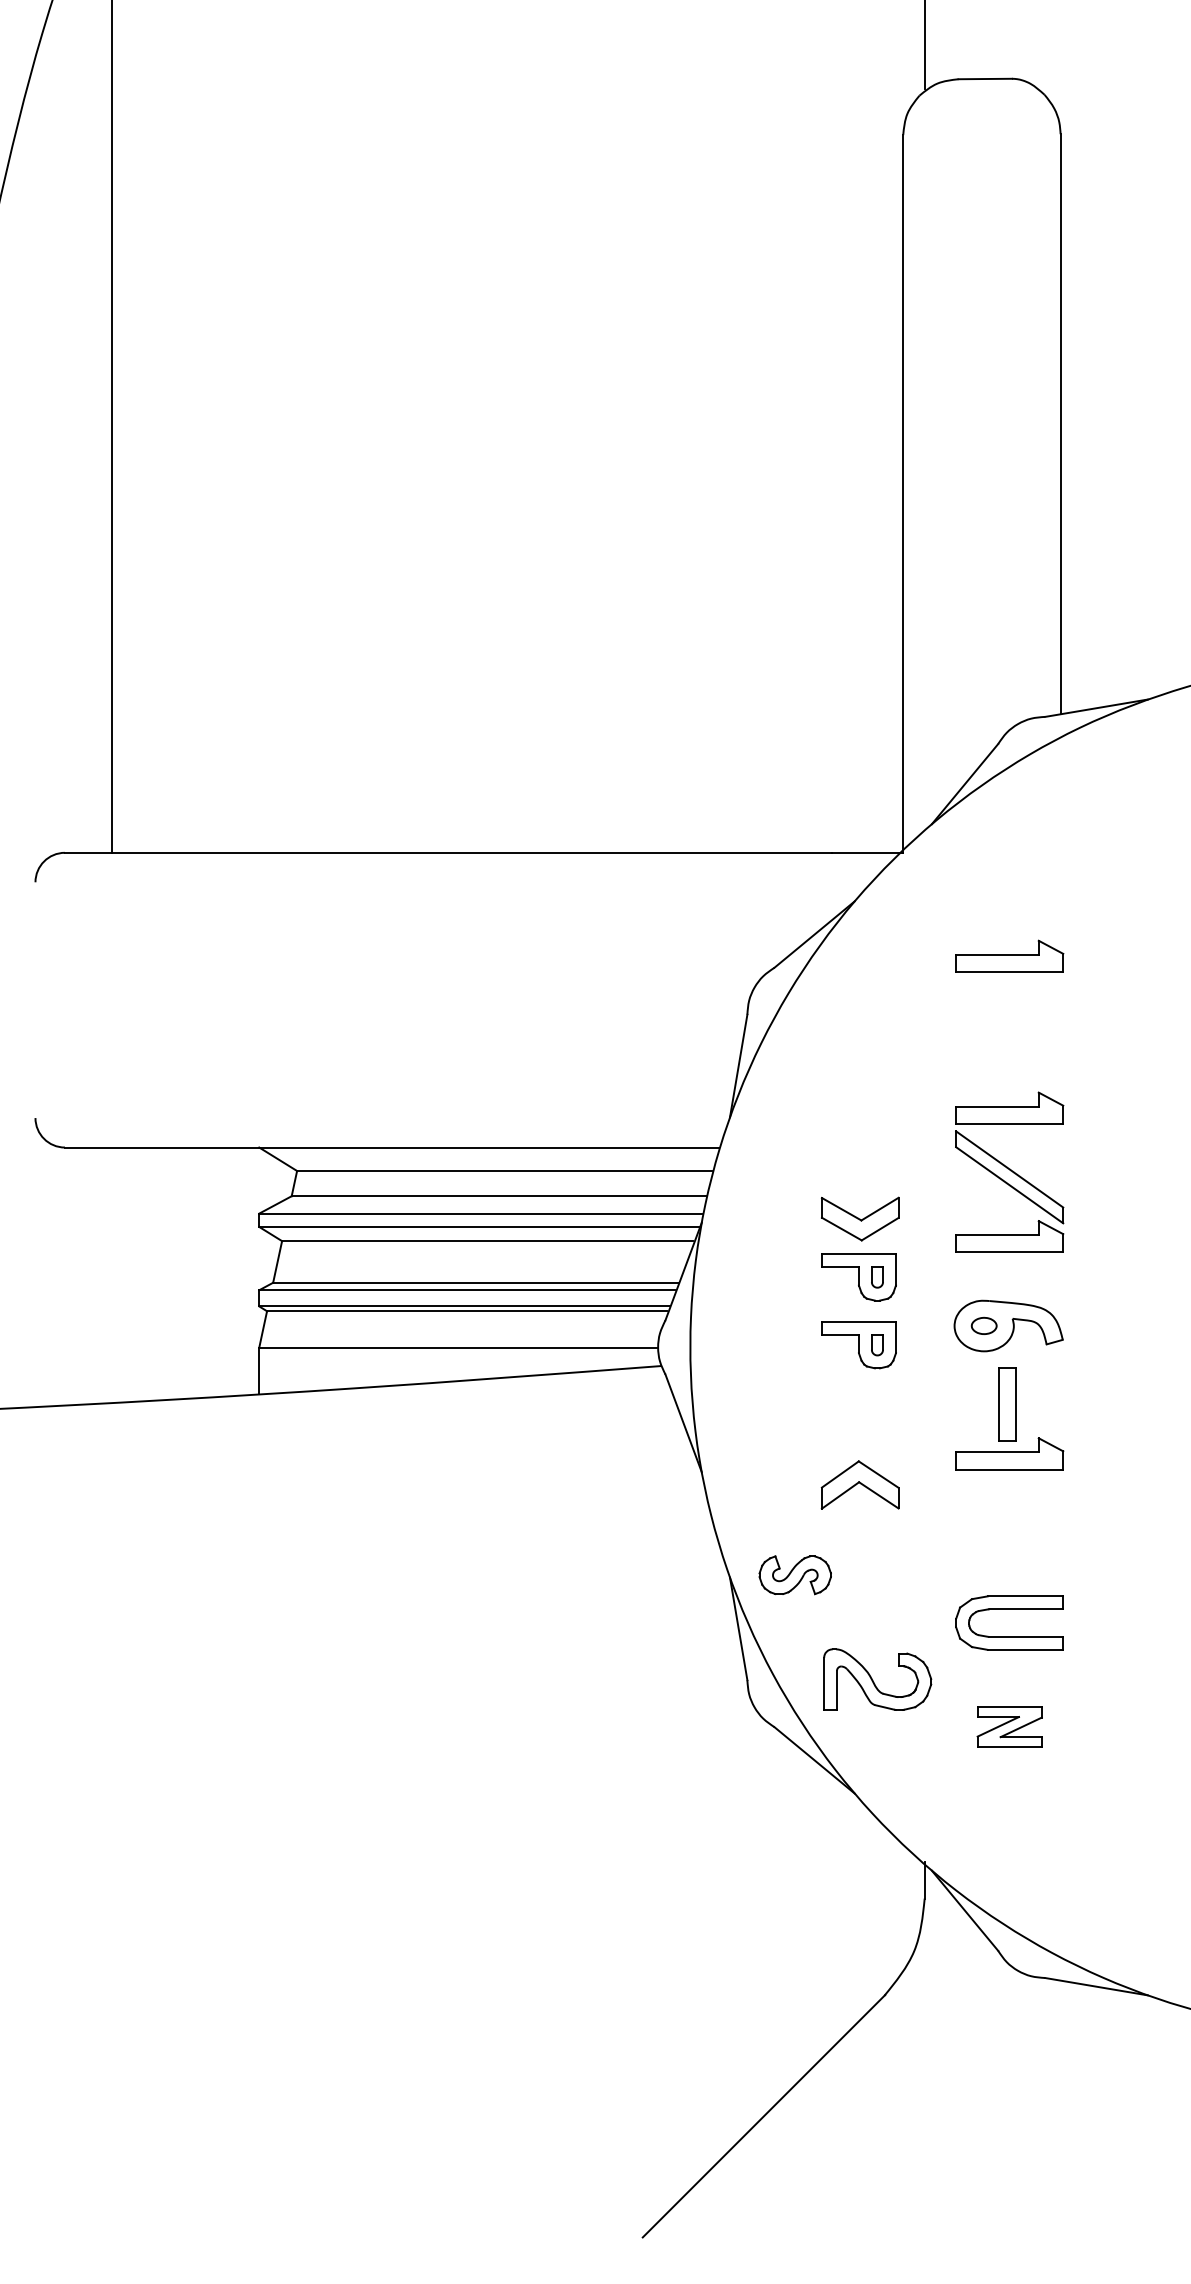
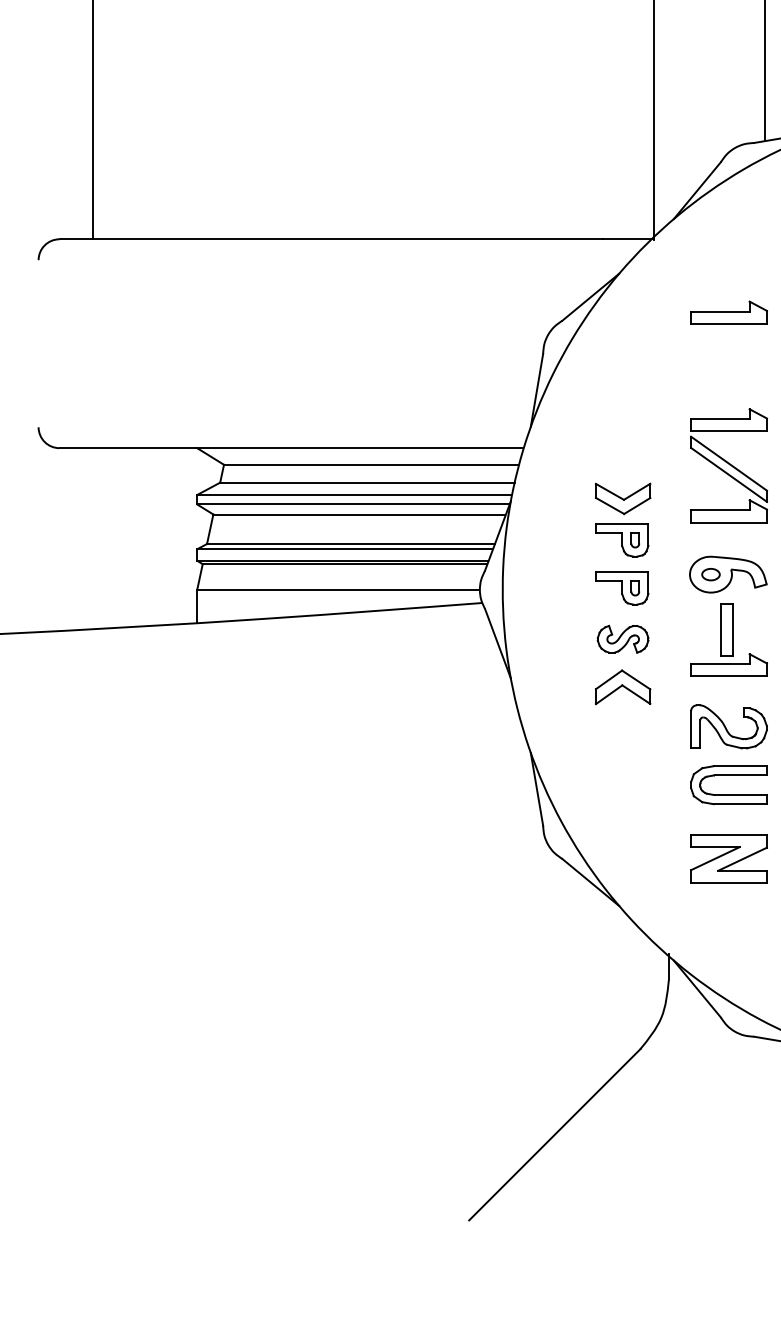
part: (794, 1575) -> (622, 639), moved
part: (877, 1679) -> (728, 726), moved
part: (1009, 1726) -> (728, 858), size x1.67

